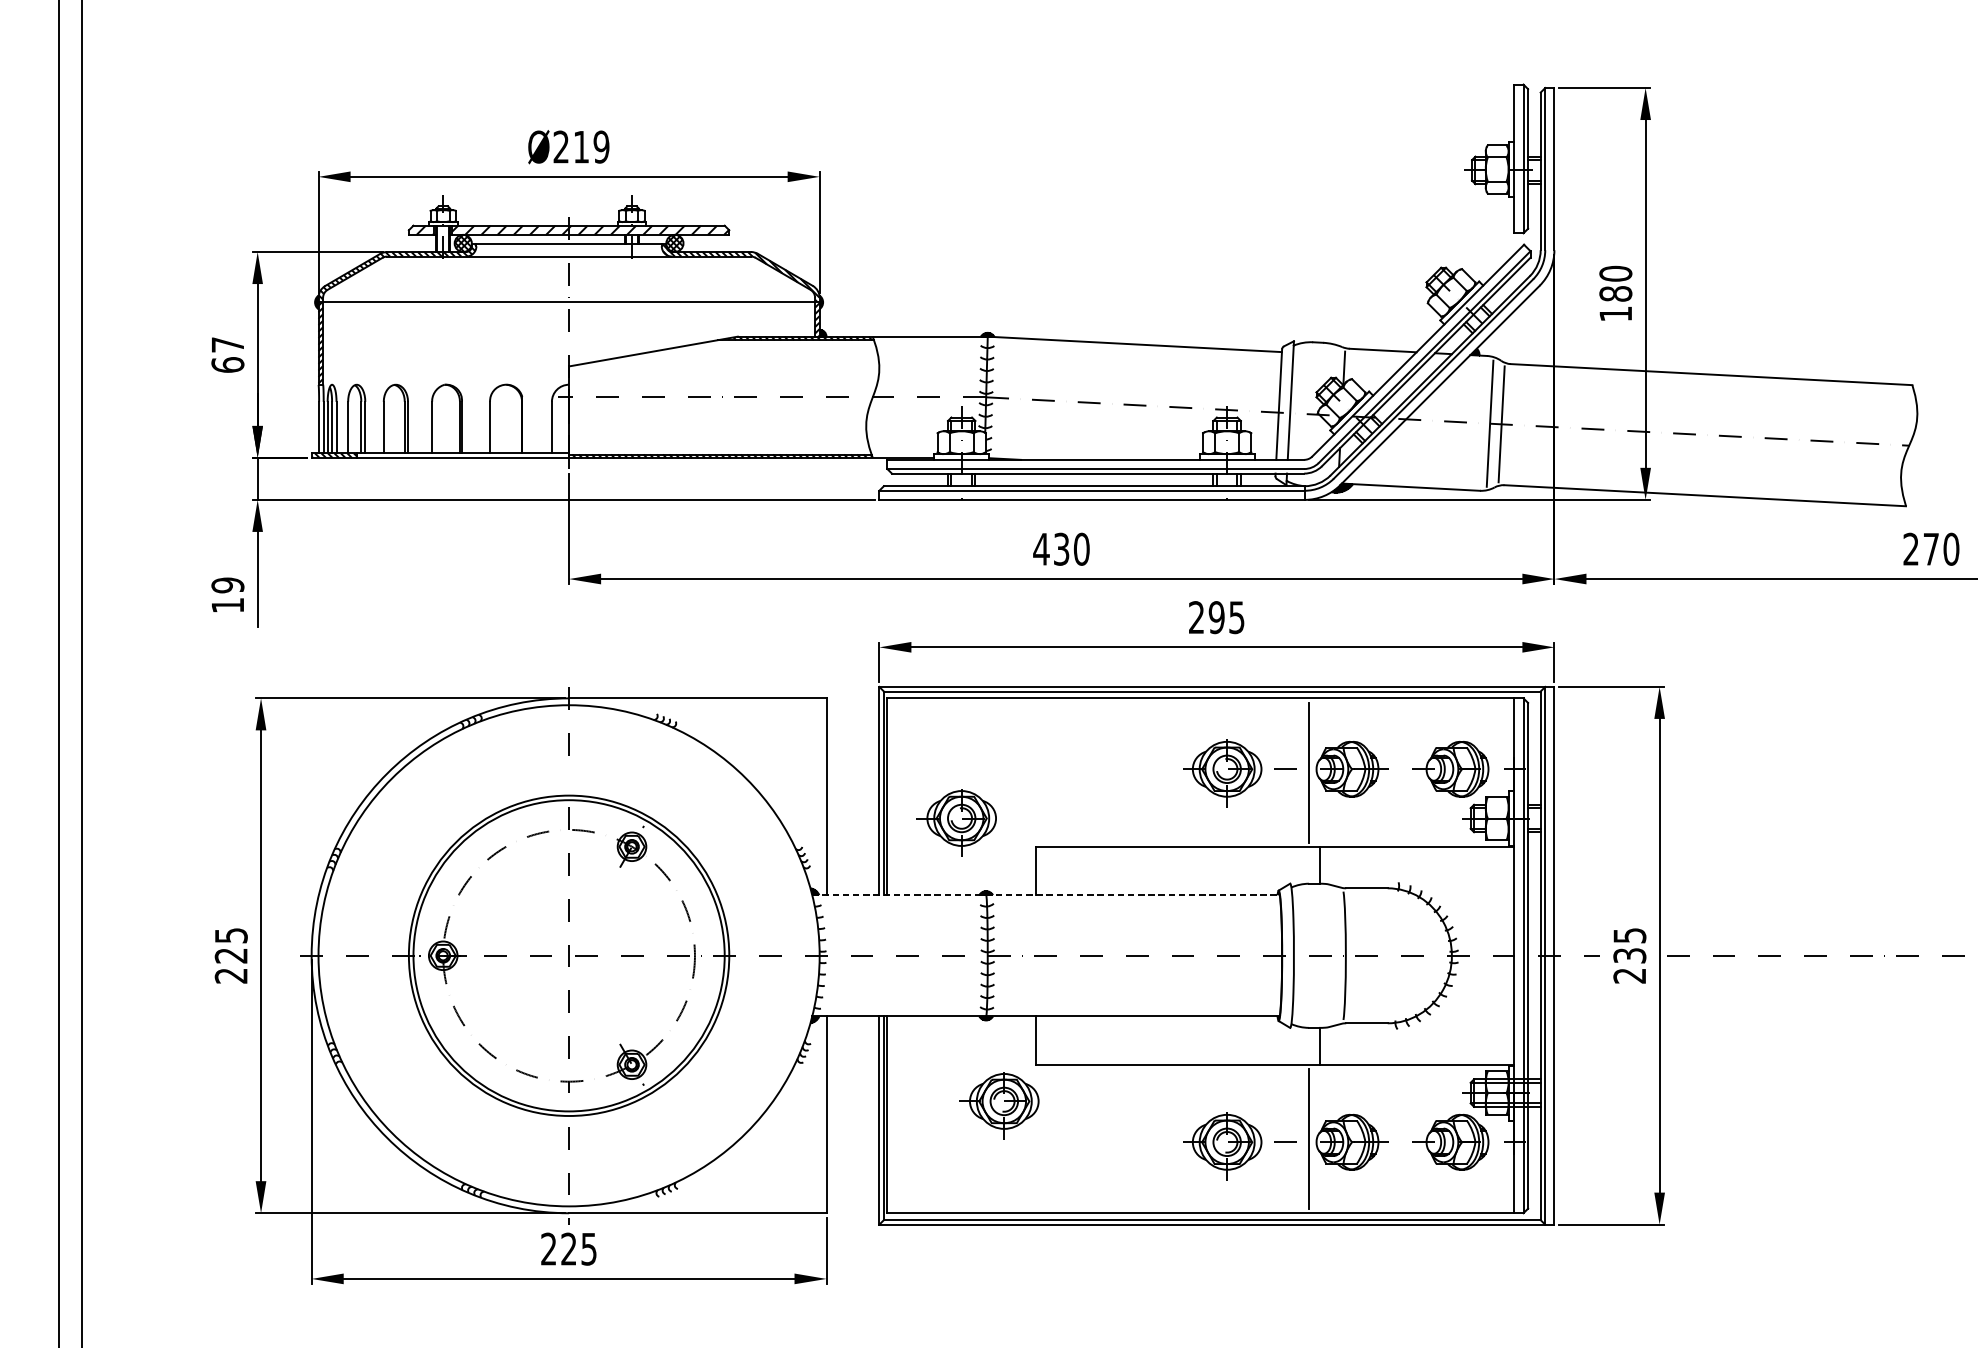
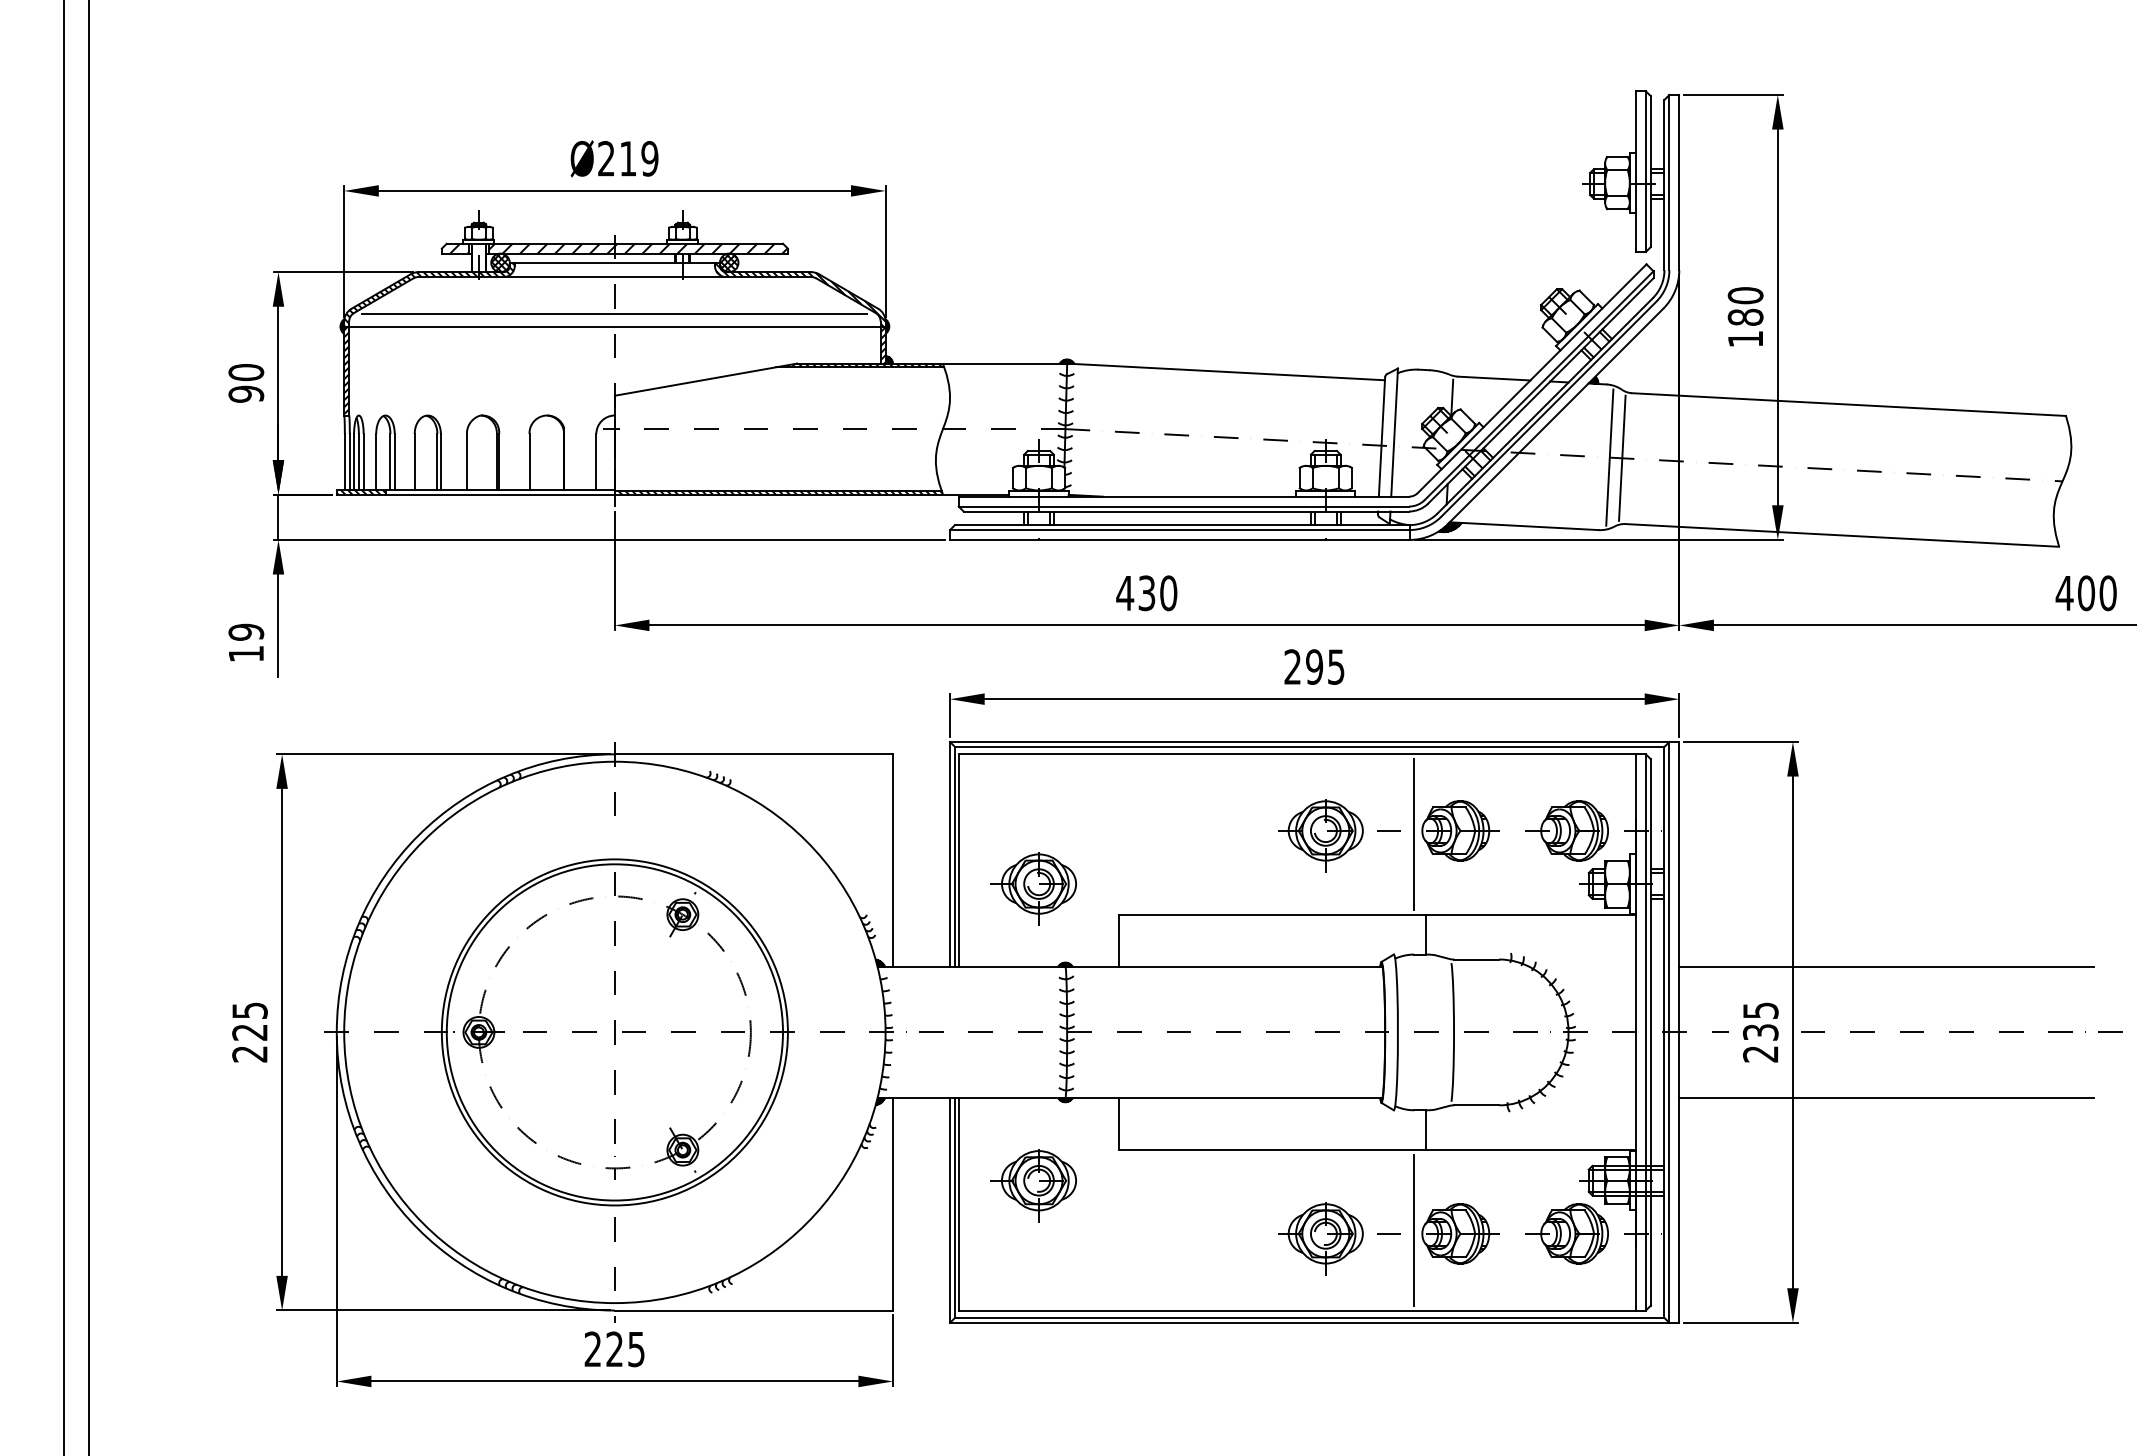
line: (568, 291) -> (614, 314), added
text: (228, 355) -> (246, 383), 67 -> 90
text: (1921, 549) -> (2075, 593), 270 -> 400
line: (1046, 894) -> (1130, 966), dashed -> solid
line: (1746, 894) -> (1886, 966), added
line: (1746, 1016) -> (1886, 1097), added
part: (999, 1105) -> (1033, 1185), moved

